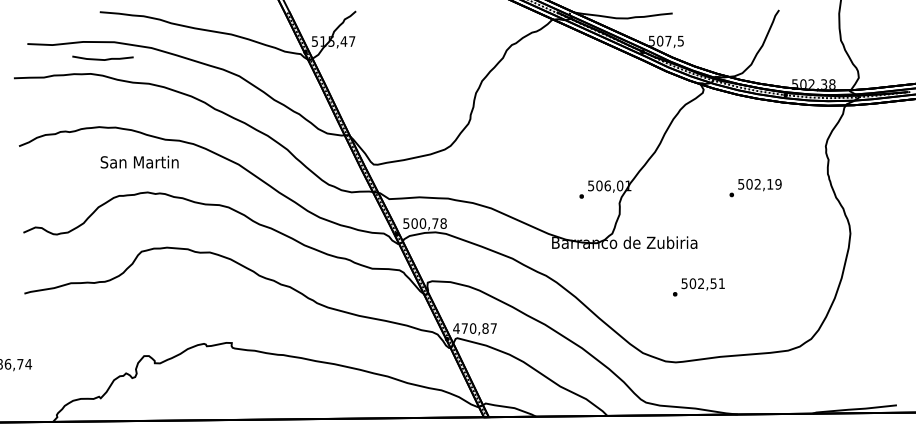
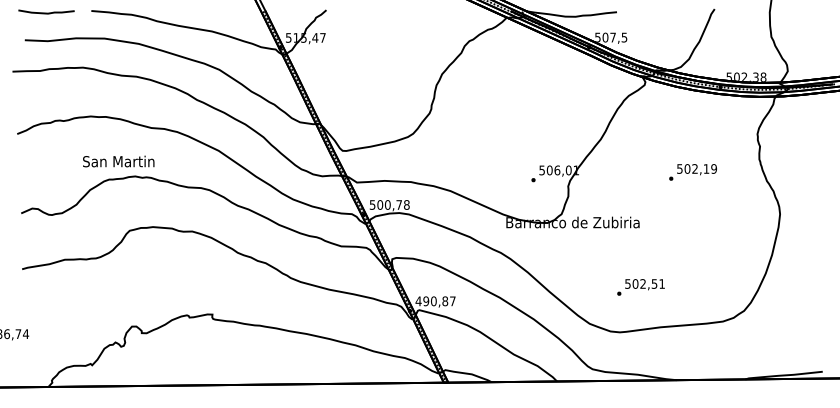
curve: (102, 59) -> (46, 13), moved
text: (139, 161) -> (118, 160), moved
text: (698, 287) -> (640, 287), moved
text: (464, 328) -> (425, 301), 470,87 -> 490,87

